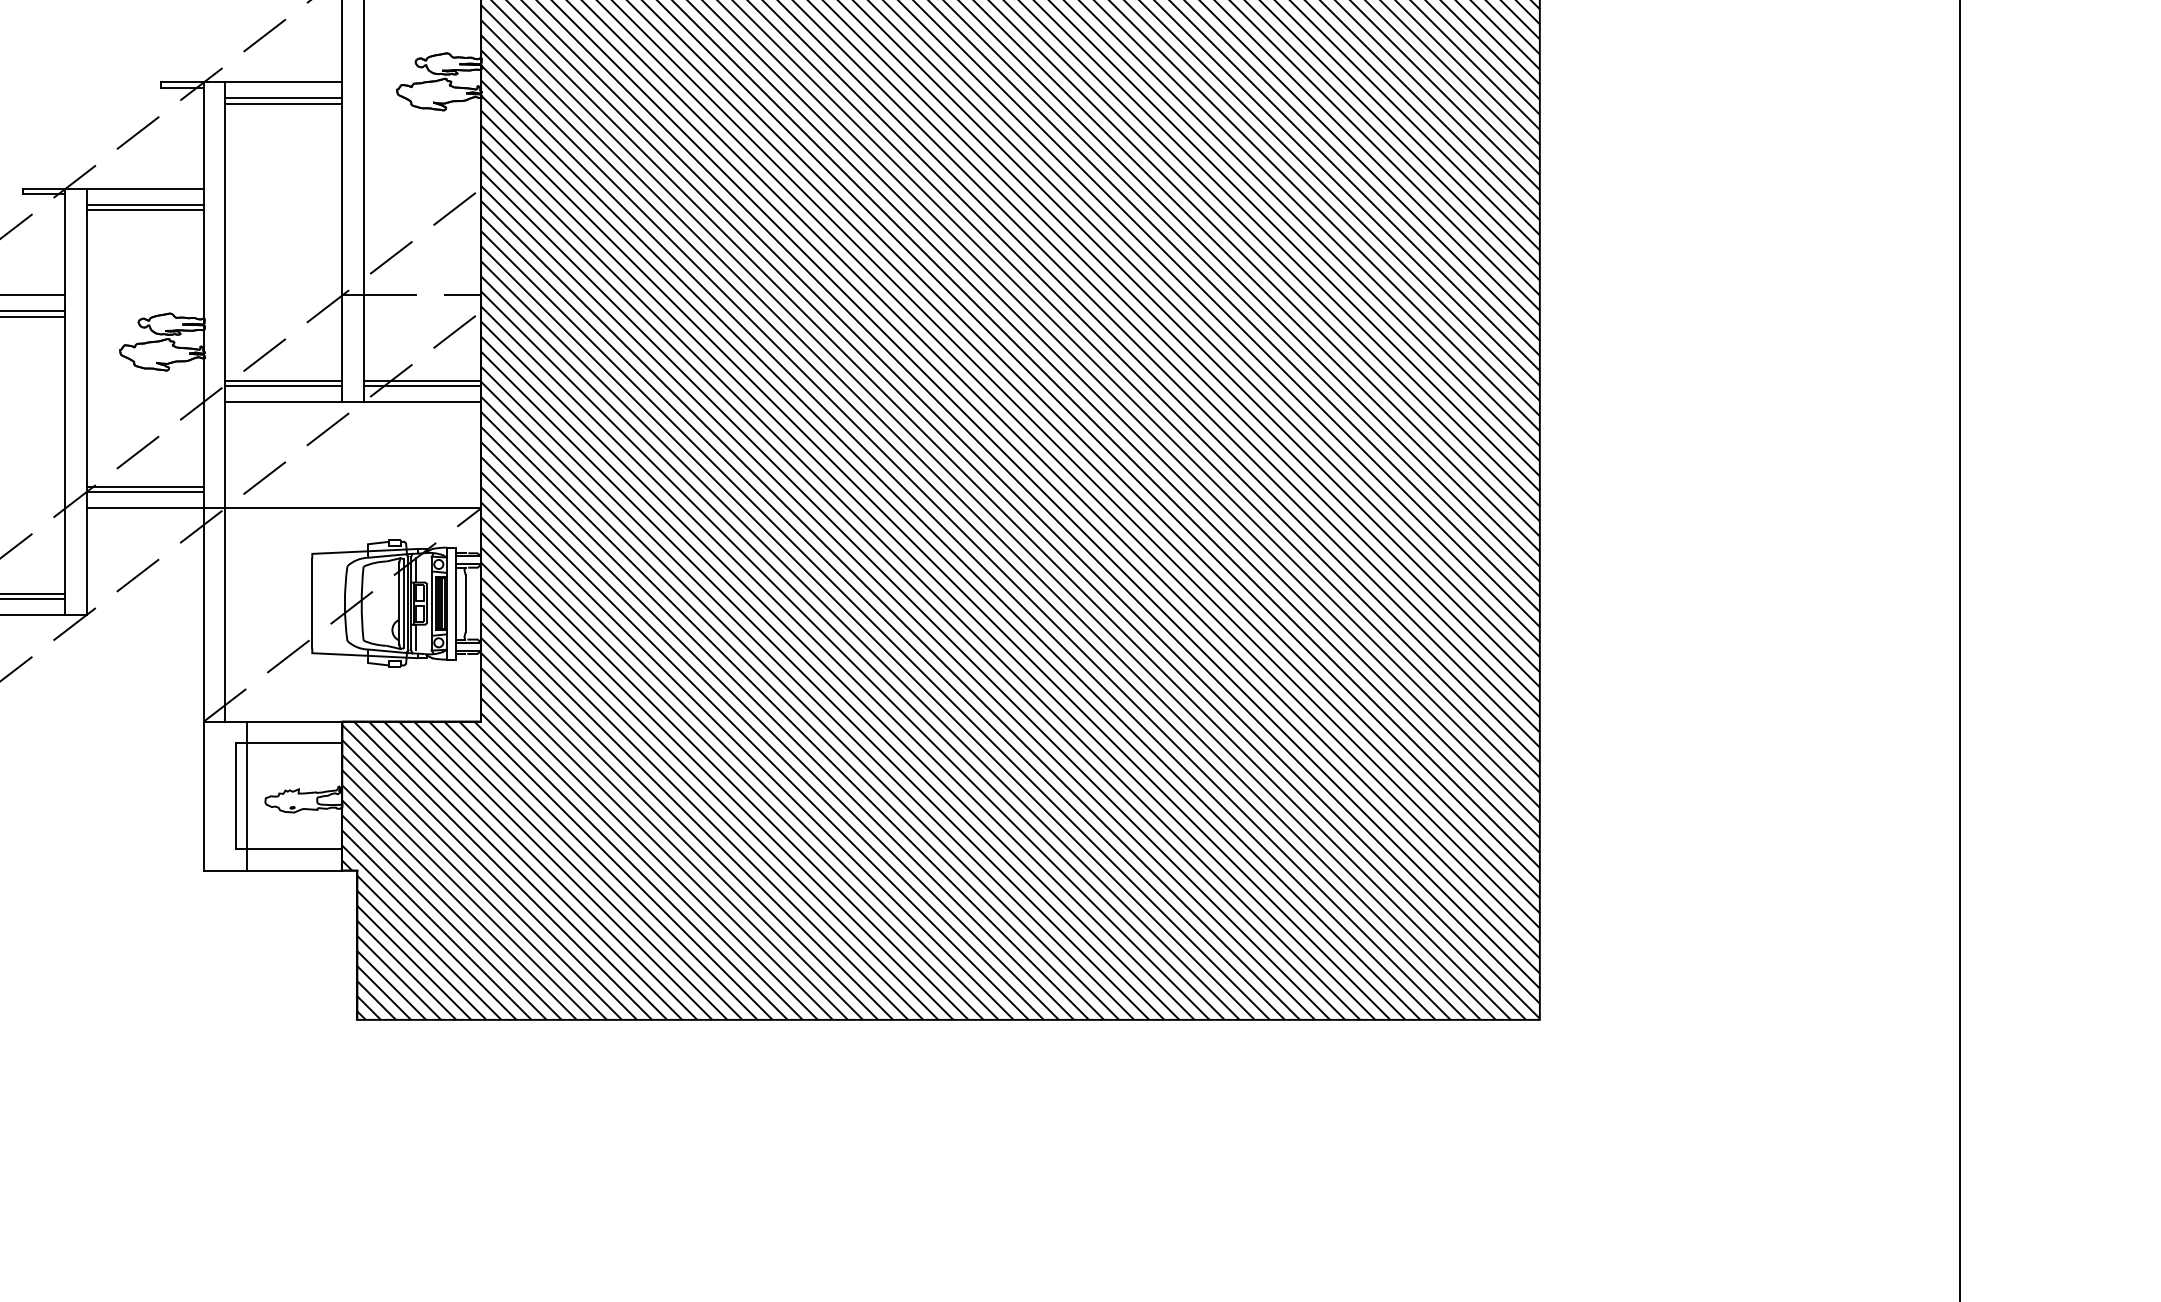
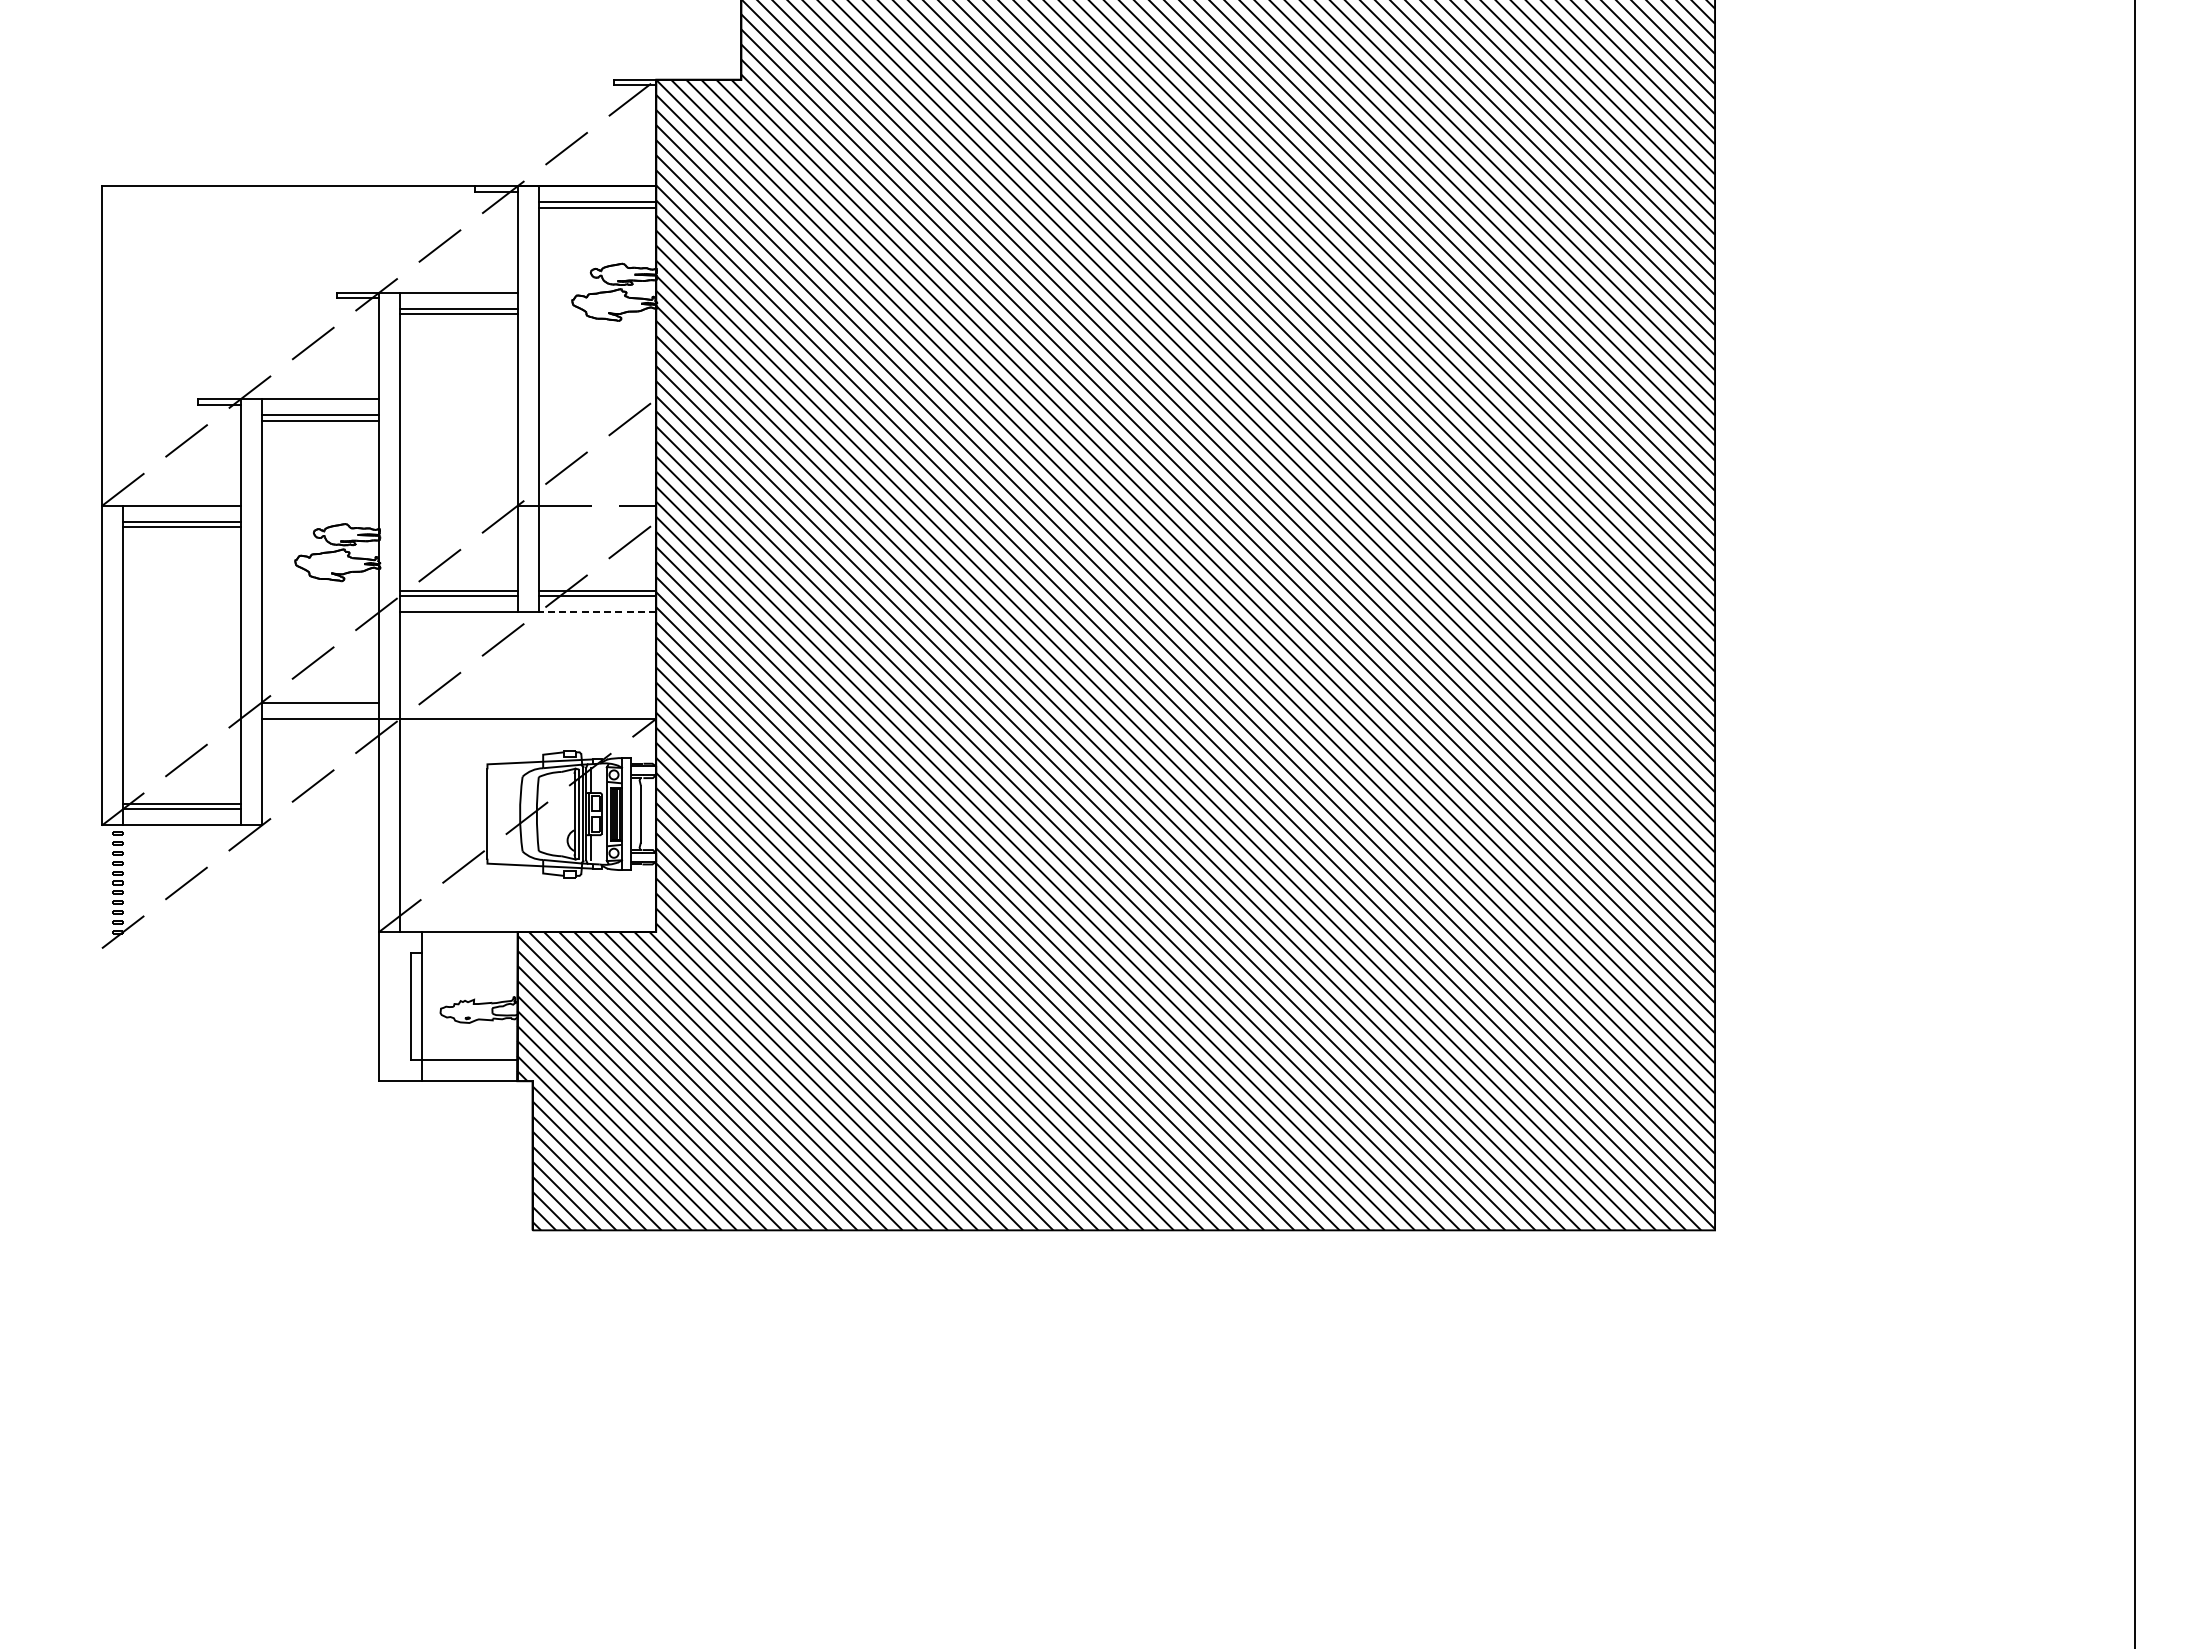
line: (422, 402) -> (597, 612), solid -> dashed
line: (145, 487) -> (320, 697), removed
line: (294, 743) -> (469, 953), removed

